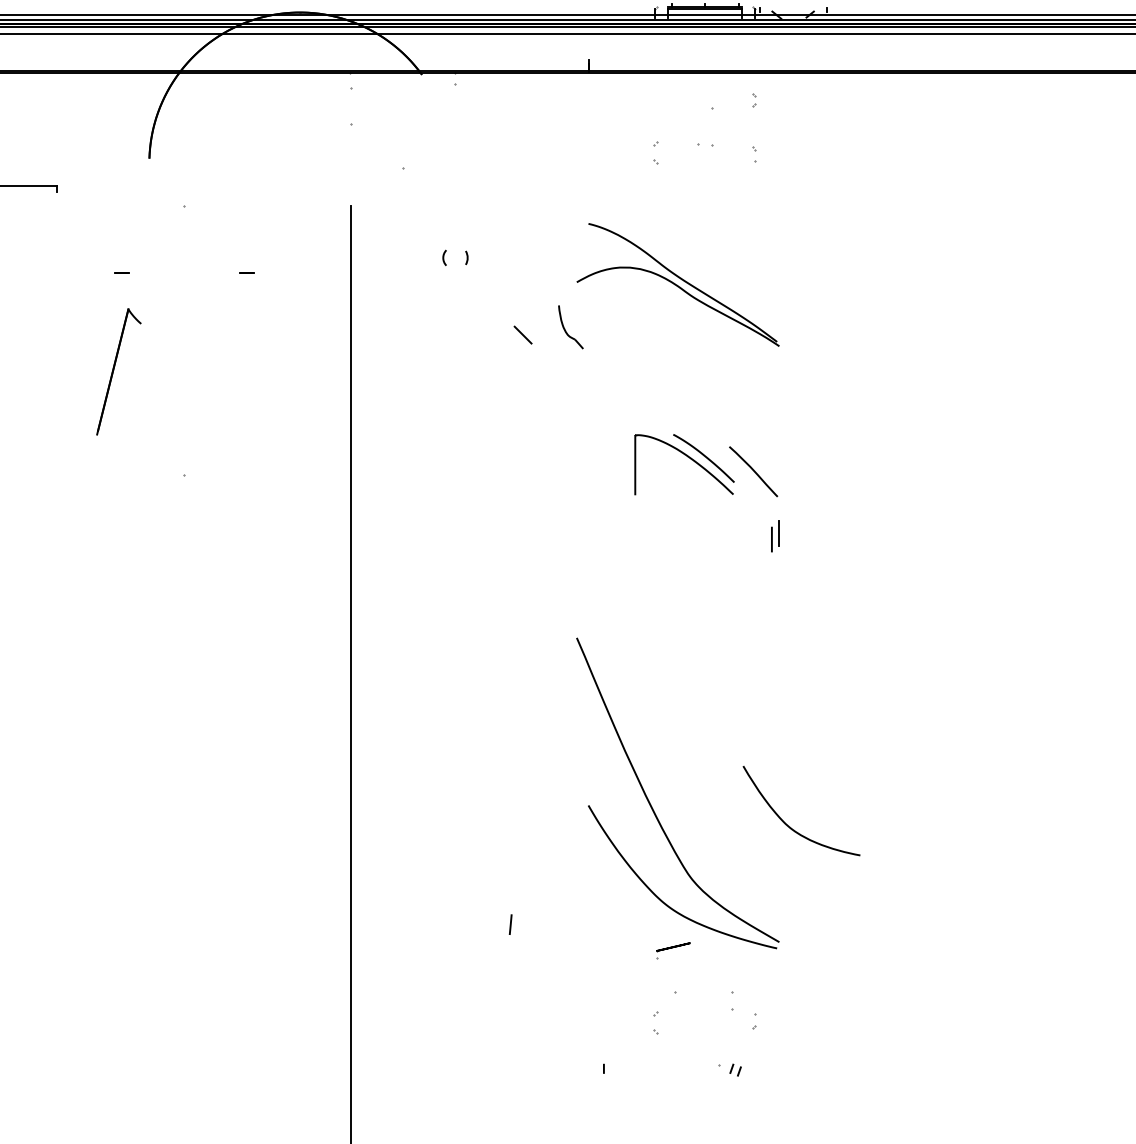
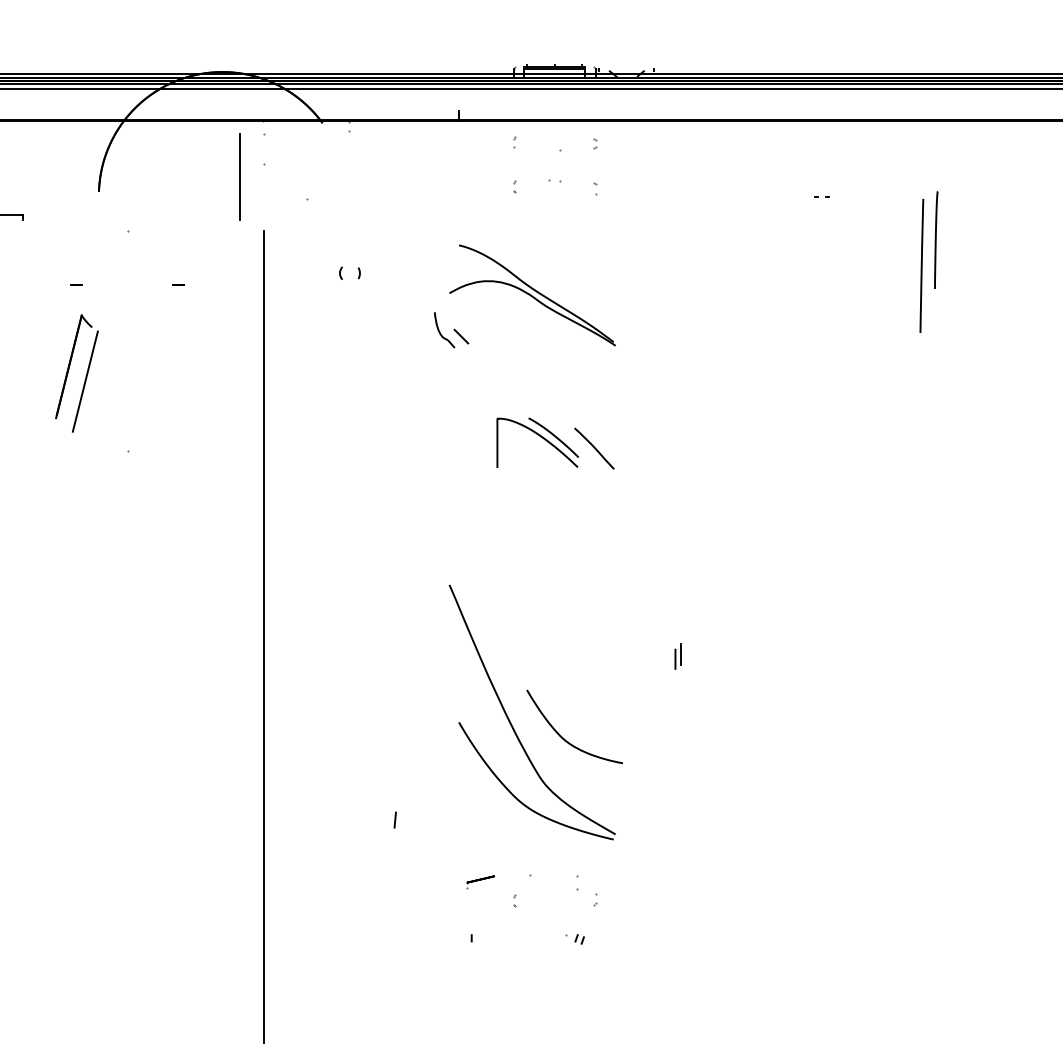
part: (656, 98) -> (514, 142), added
line: (320, 139) -> (239, 176), added
part: (656, 152) -> (514, 186), size x0.62
line: (1026, 164) -> (818, 196), added
line: (523, 334) -> (461, 336), moved
line: (131, 389) -> (84, 381), added
part: (774, 536) -> (677, 656), moved
curve: (787, 823) -> (563, 737), moved
part: (673, 950) -> (480, 882), moved
part: (656, 1022) -> (514, 900), size x0.62

